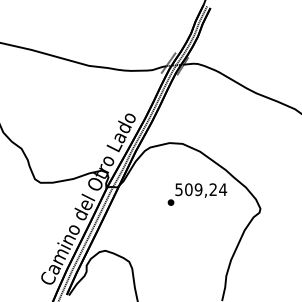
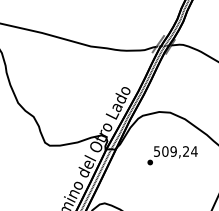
text: (197, 194) -> (172, 155), moved

